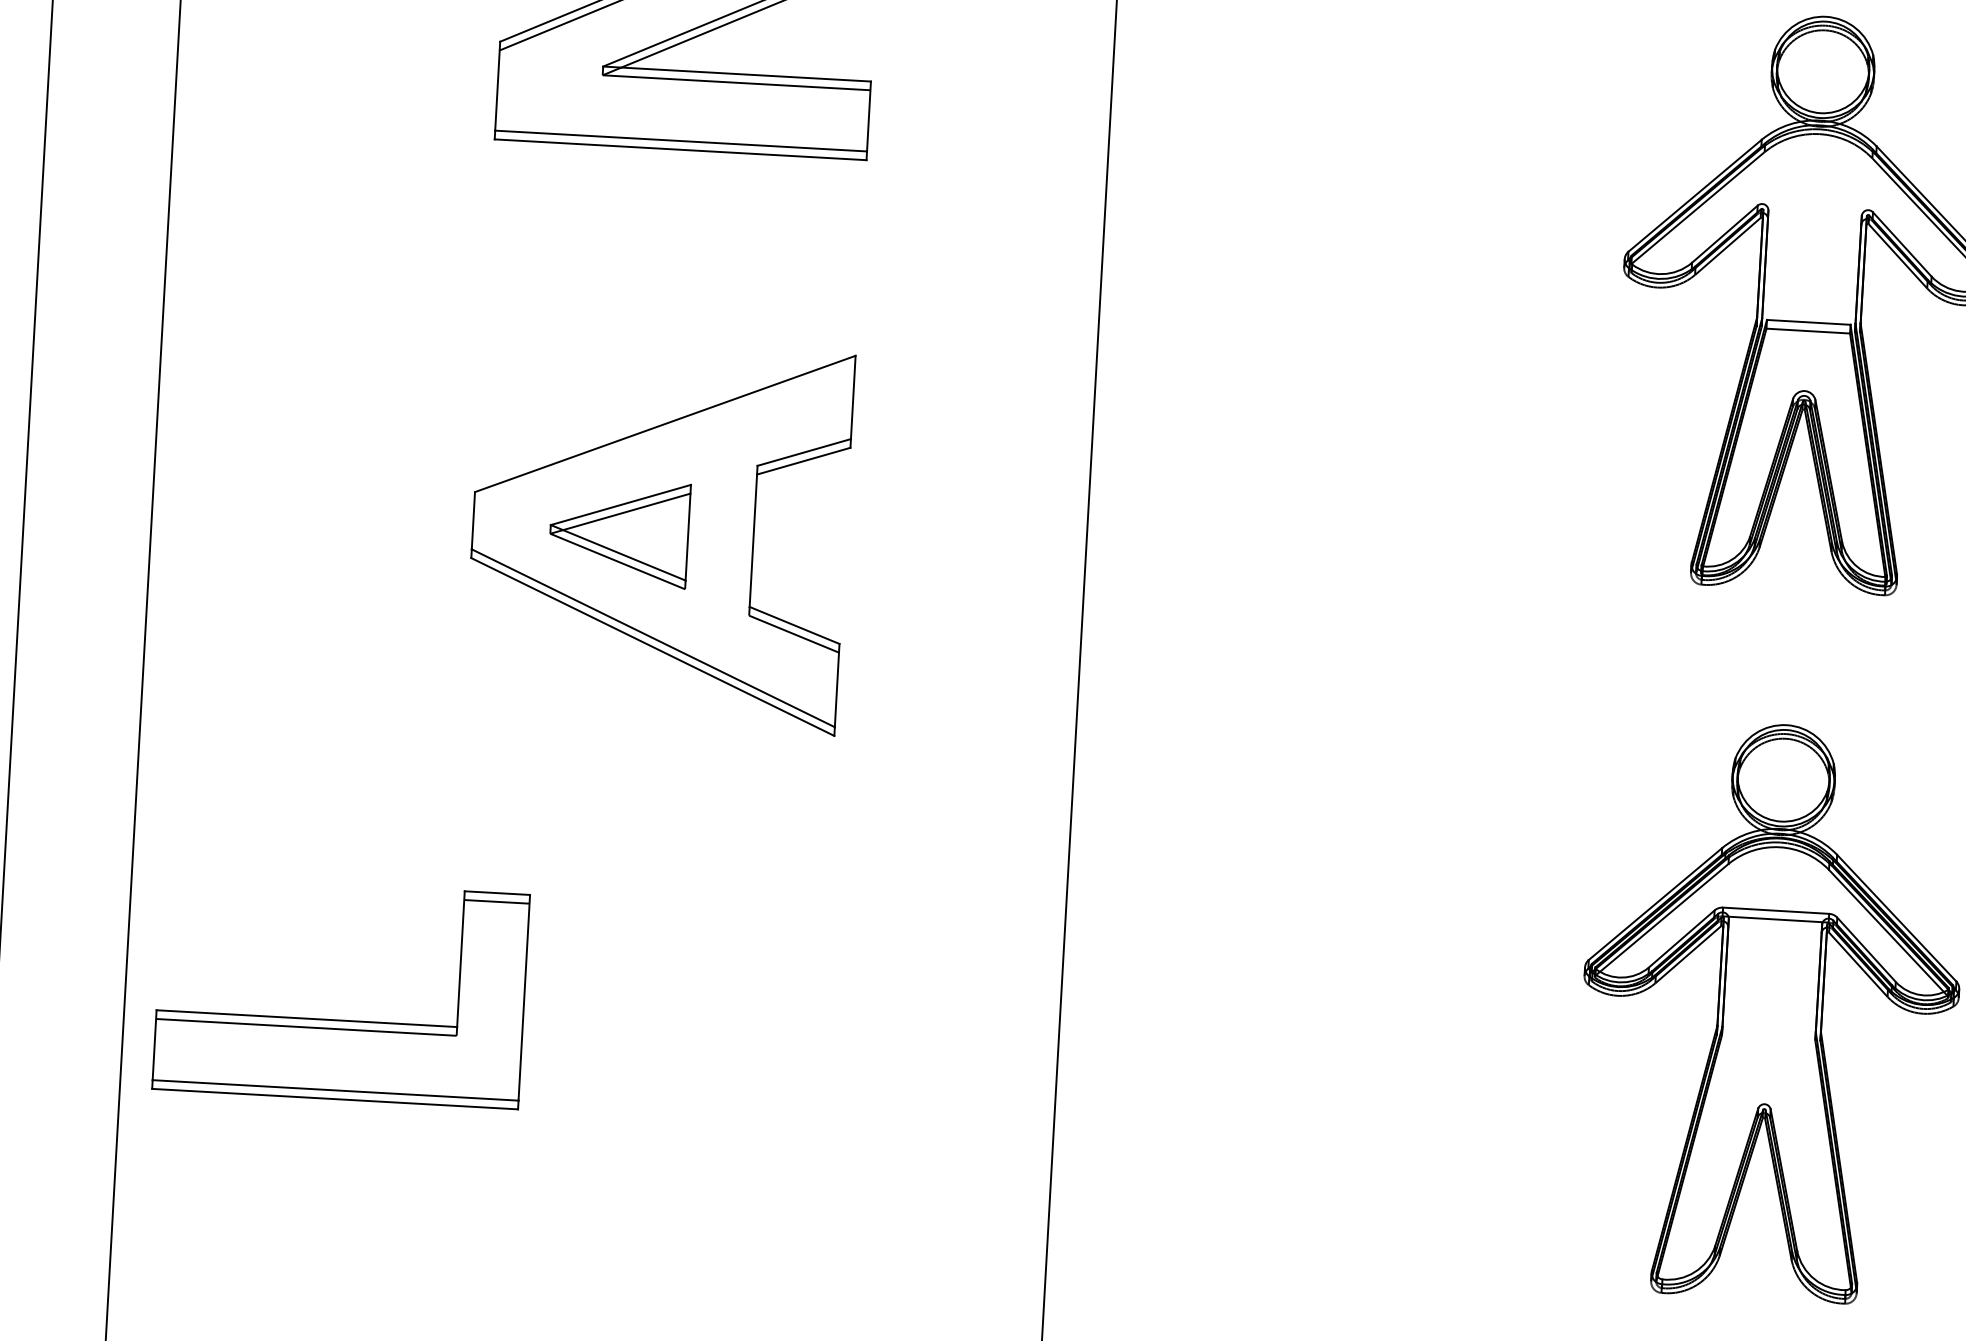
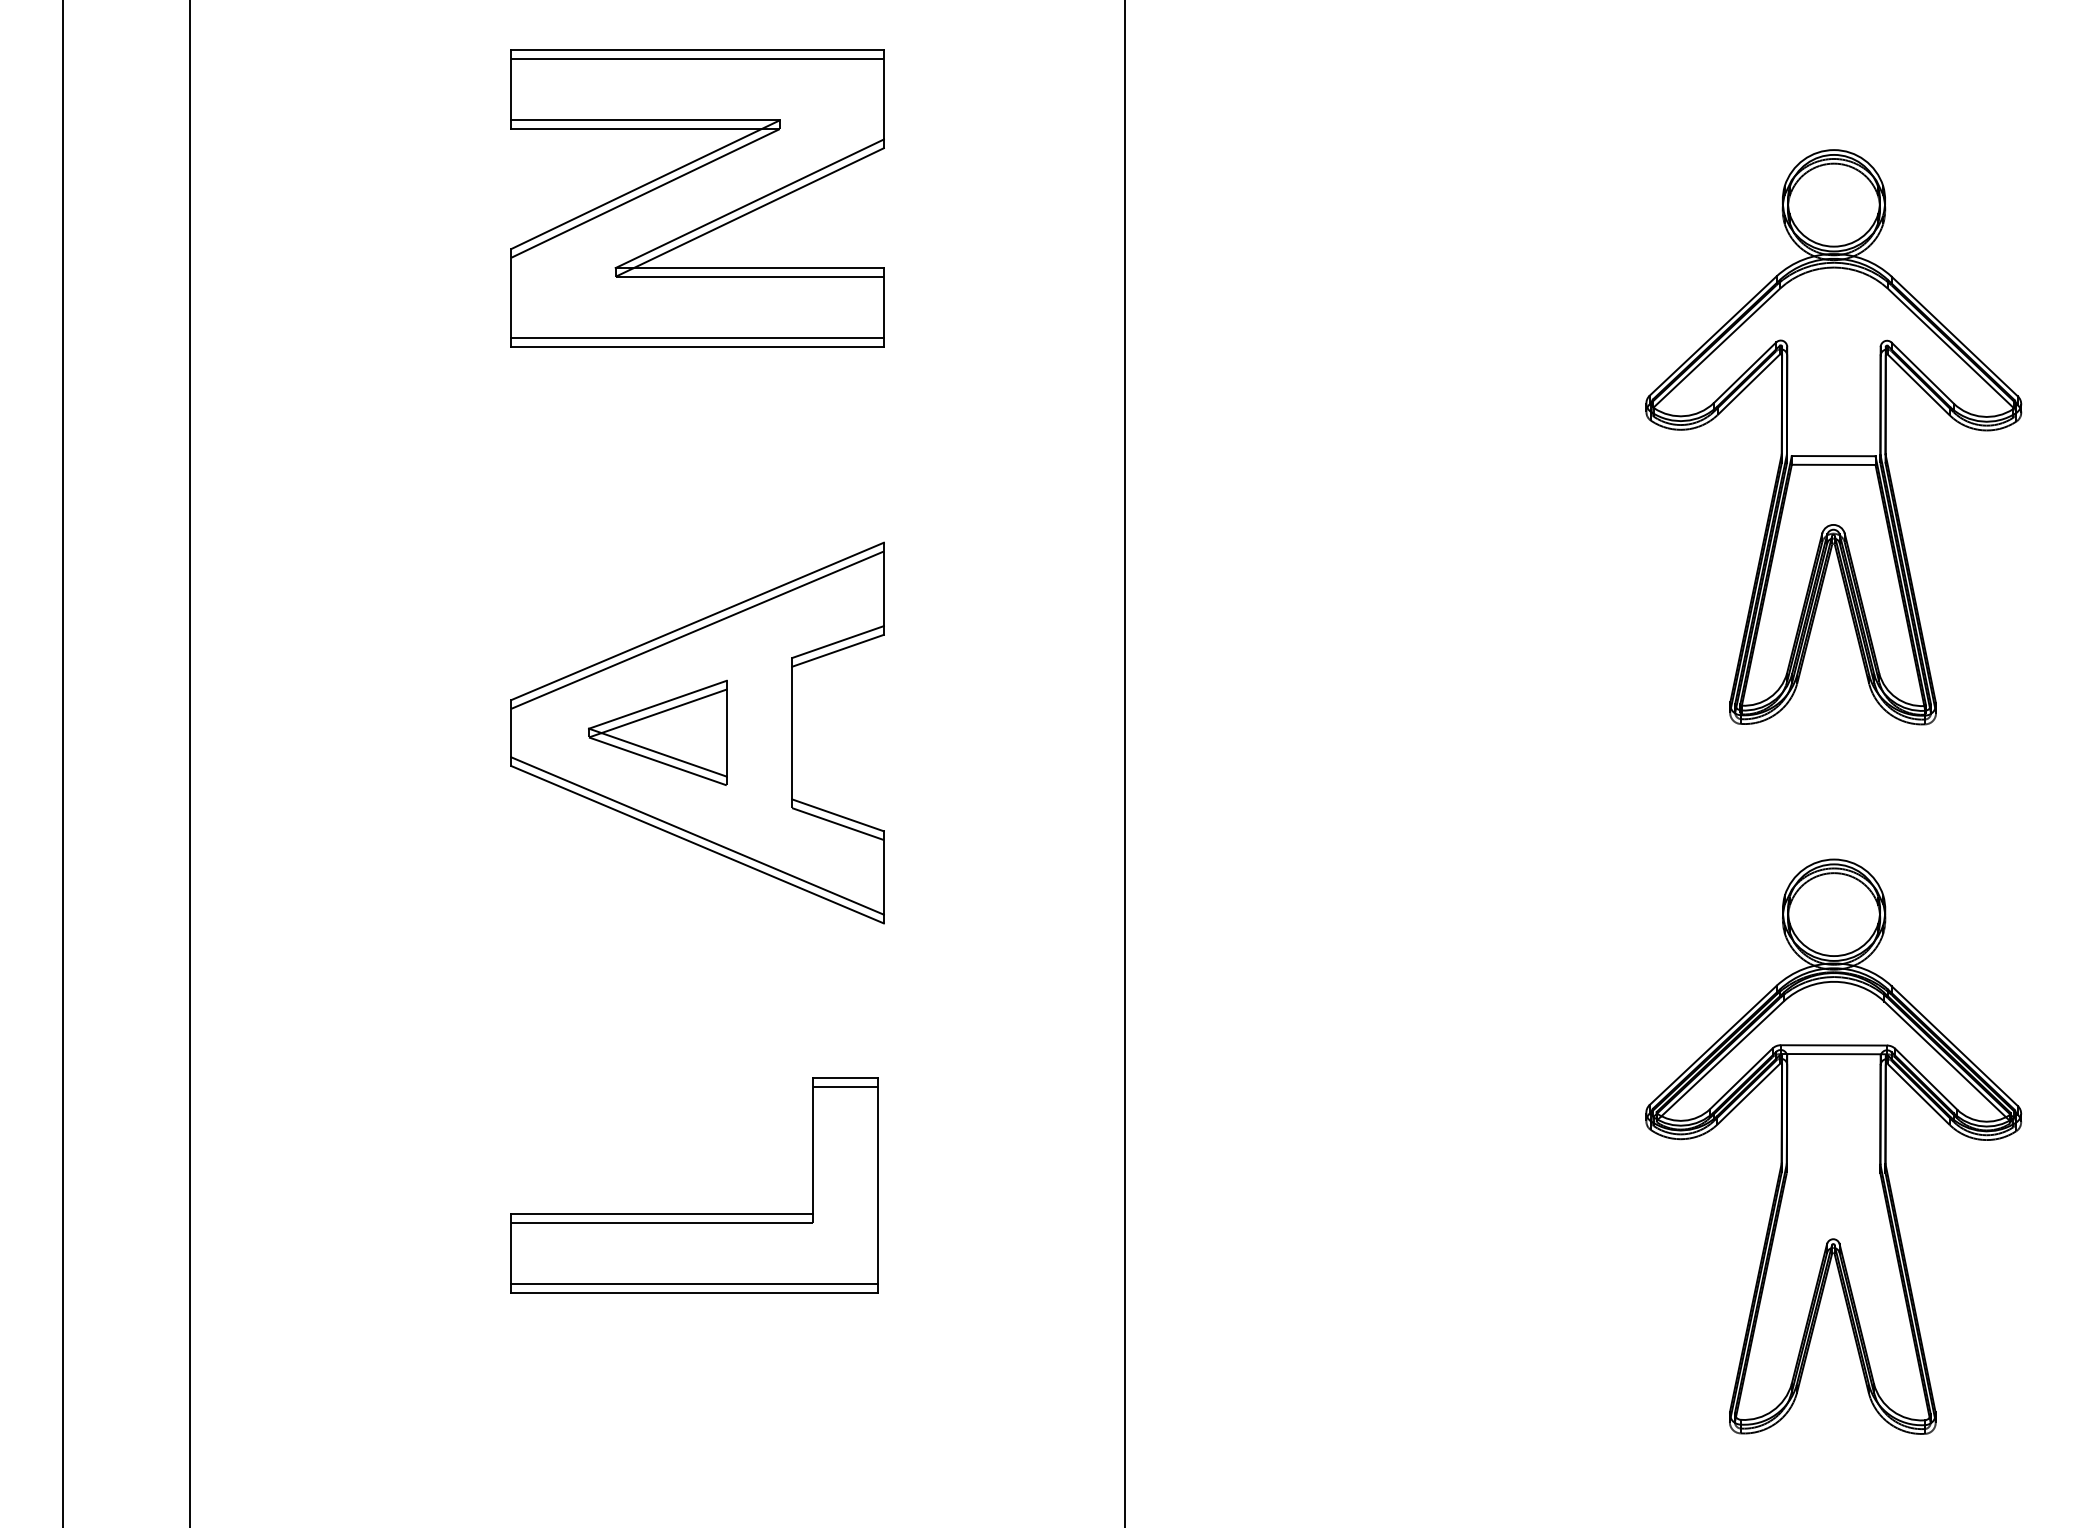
line: (664, 432) -> (697, 629), added
part: (339, 1019) -> (694, 1213), moved

